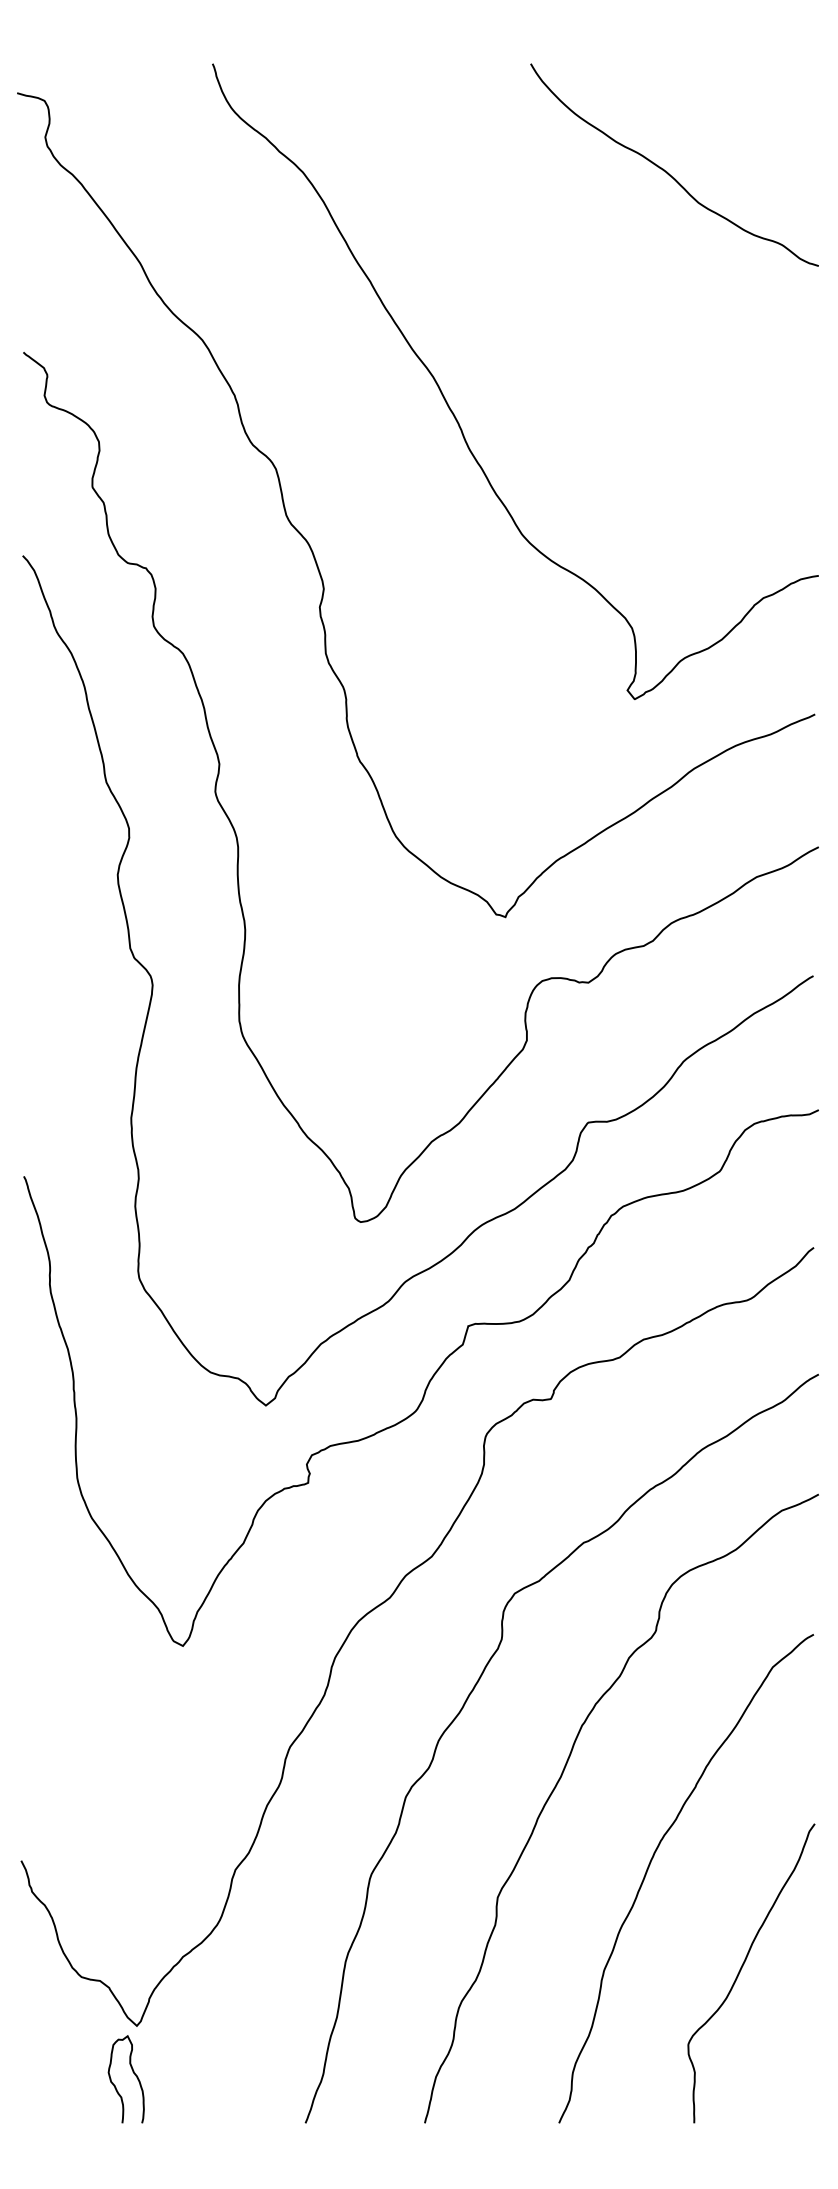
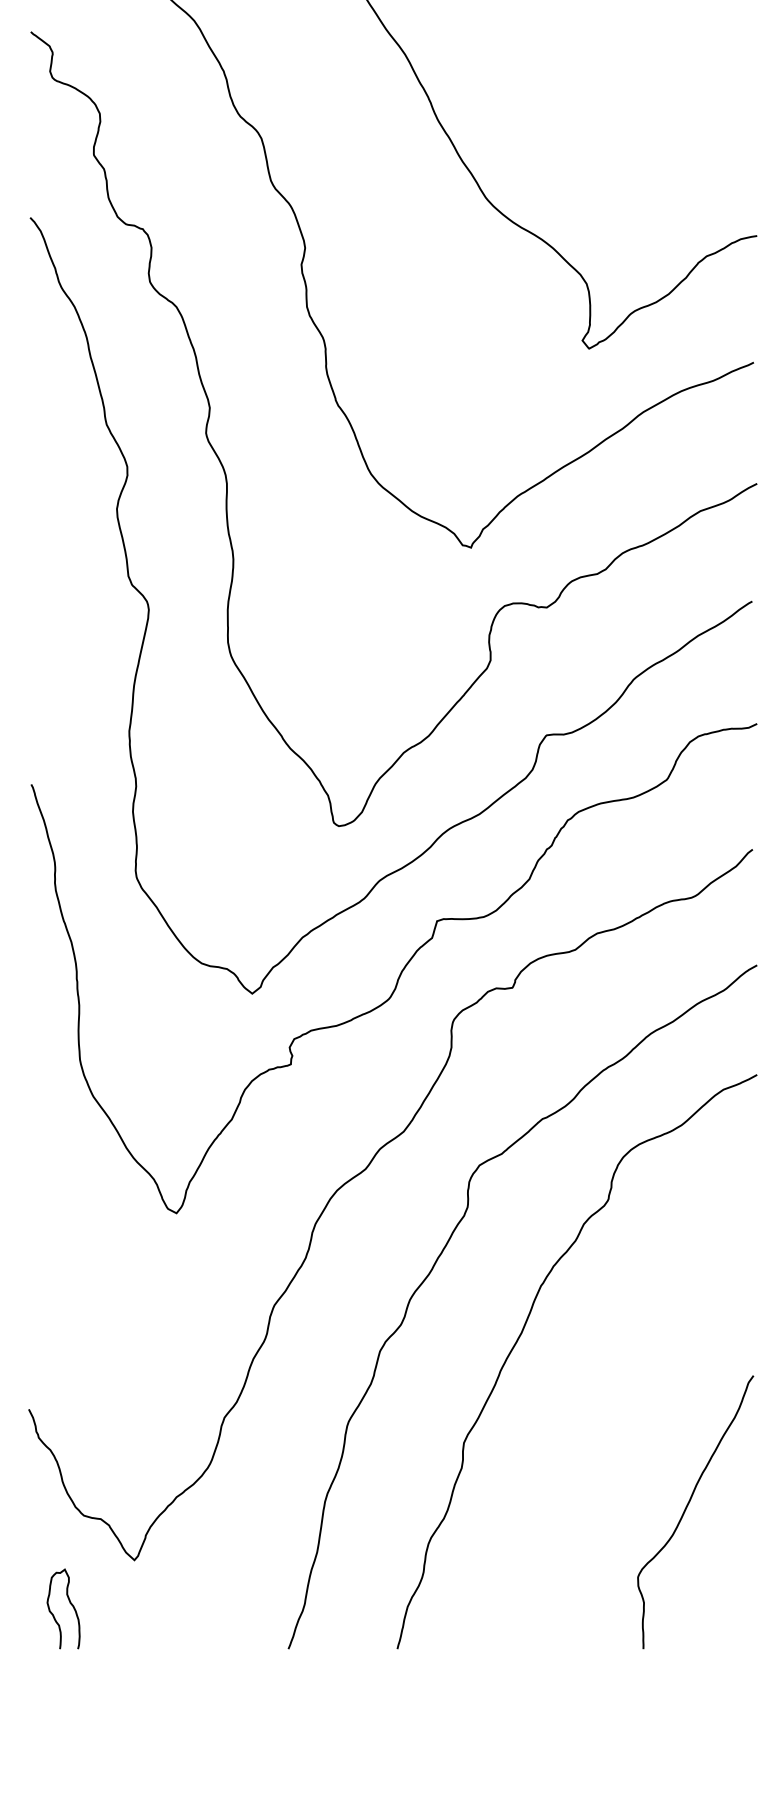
curve: (650, 1865) -> (603, 1413), removed
curve: (132, 2072) -> (69, 1602), moved

